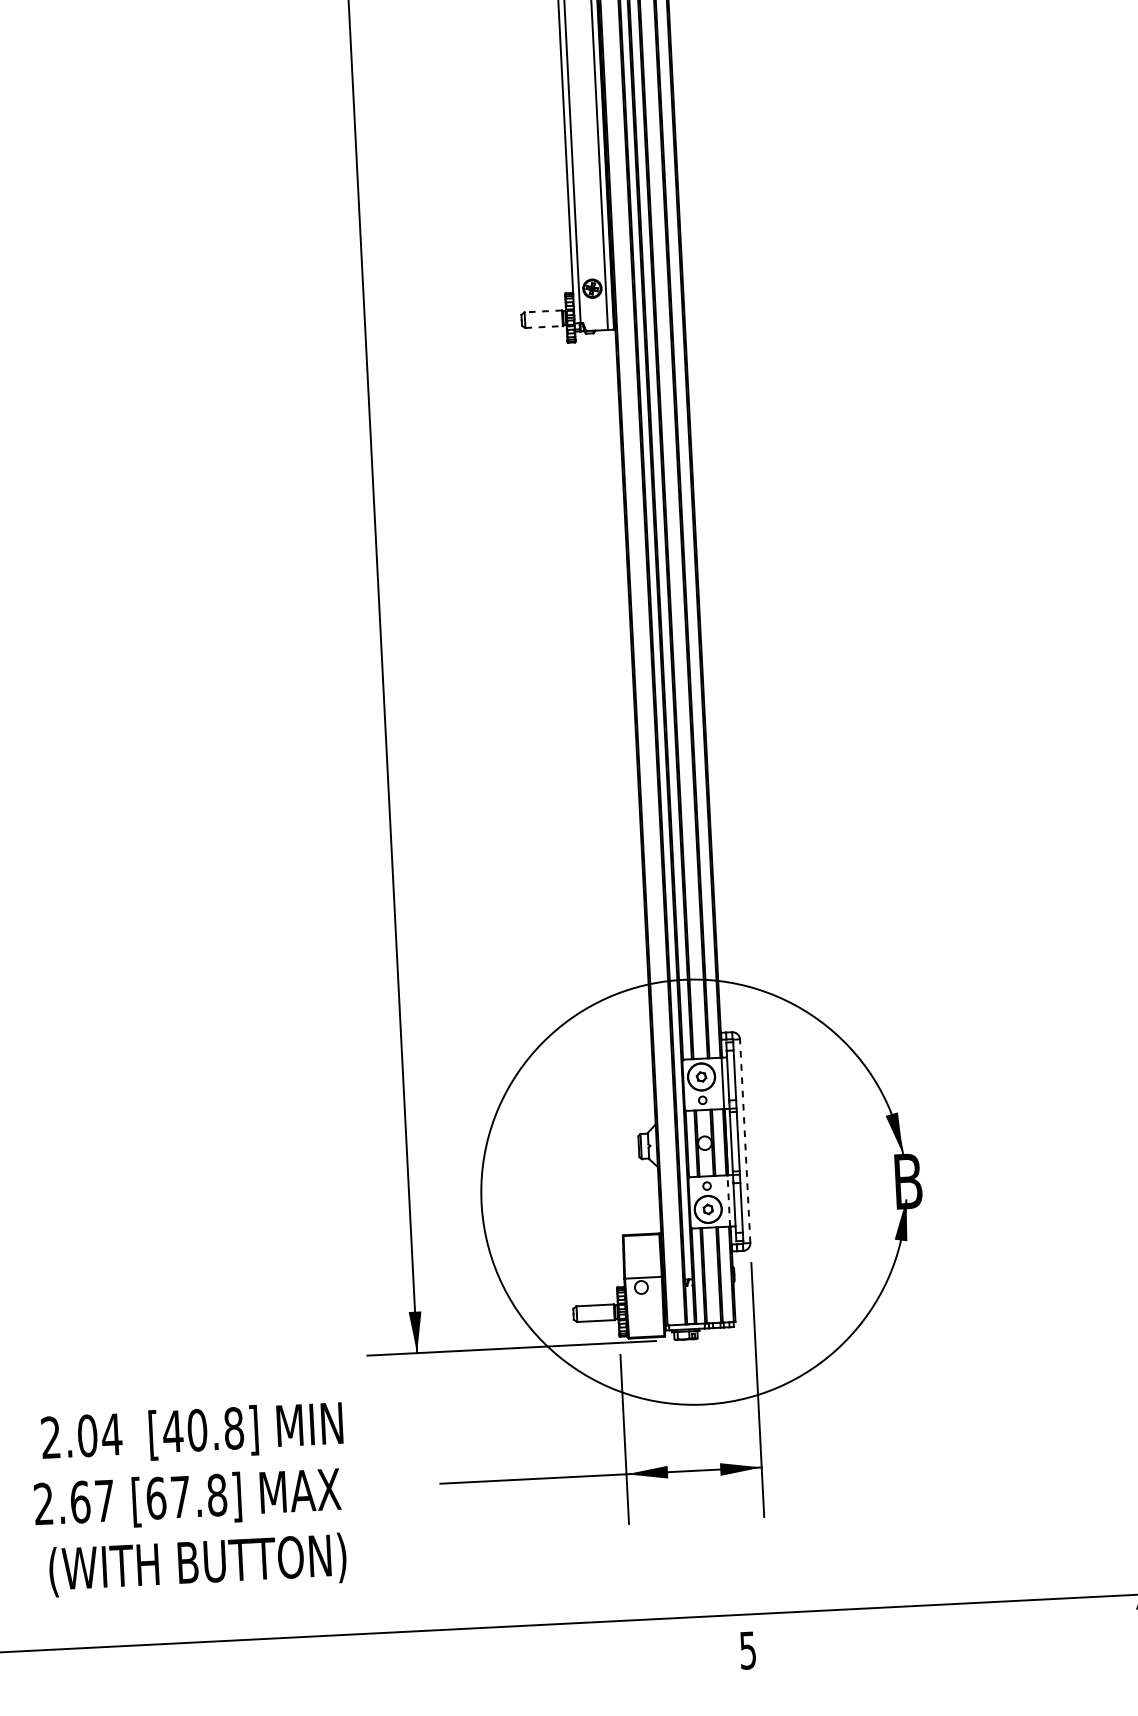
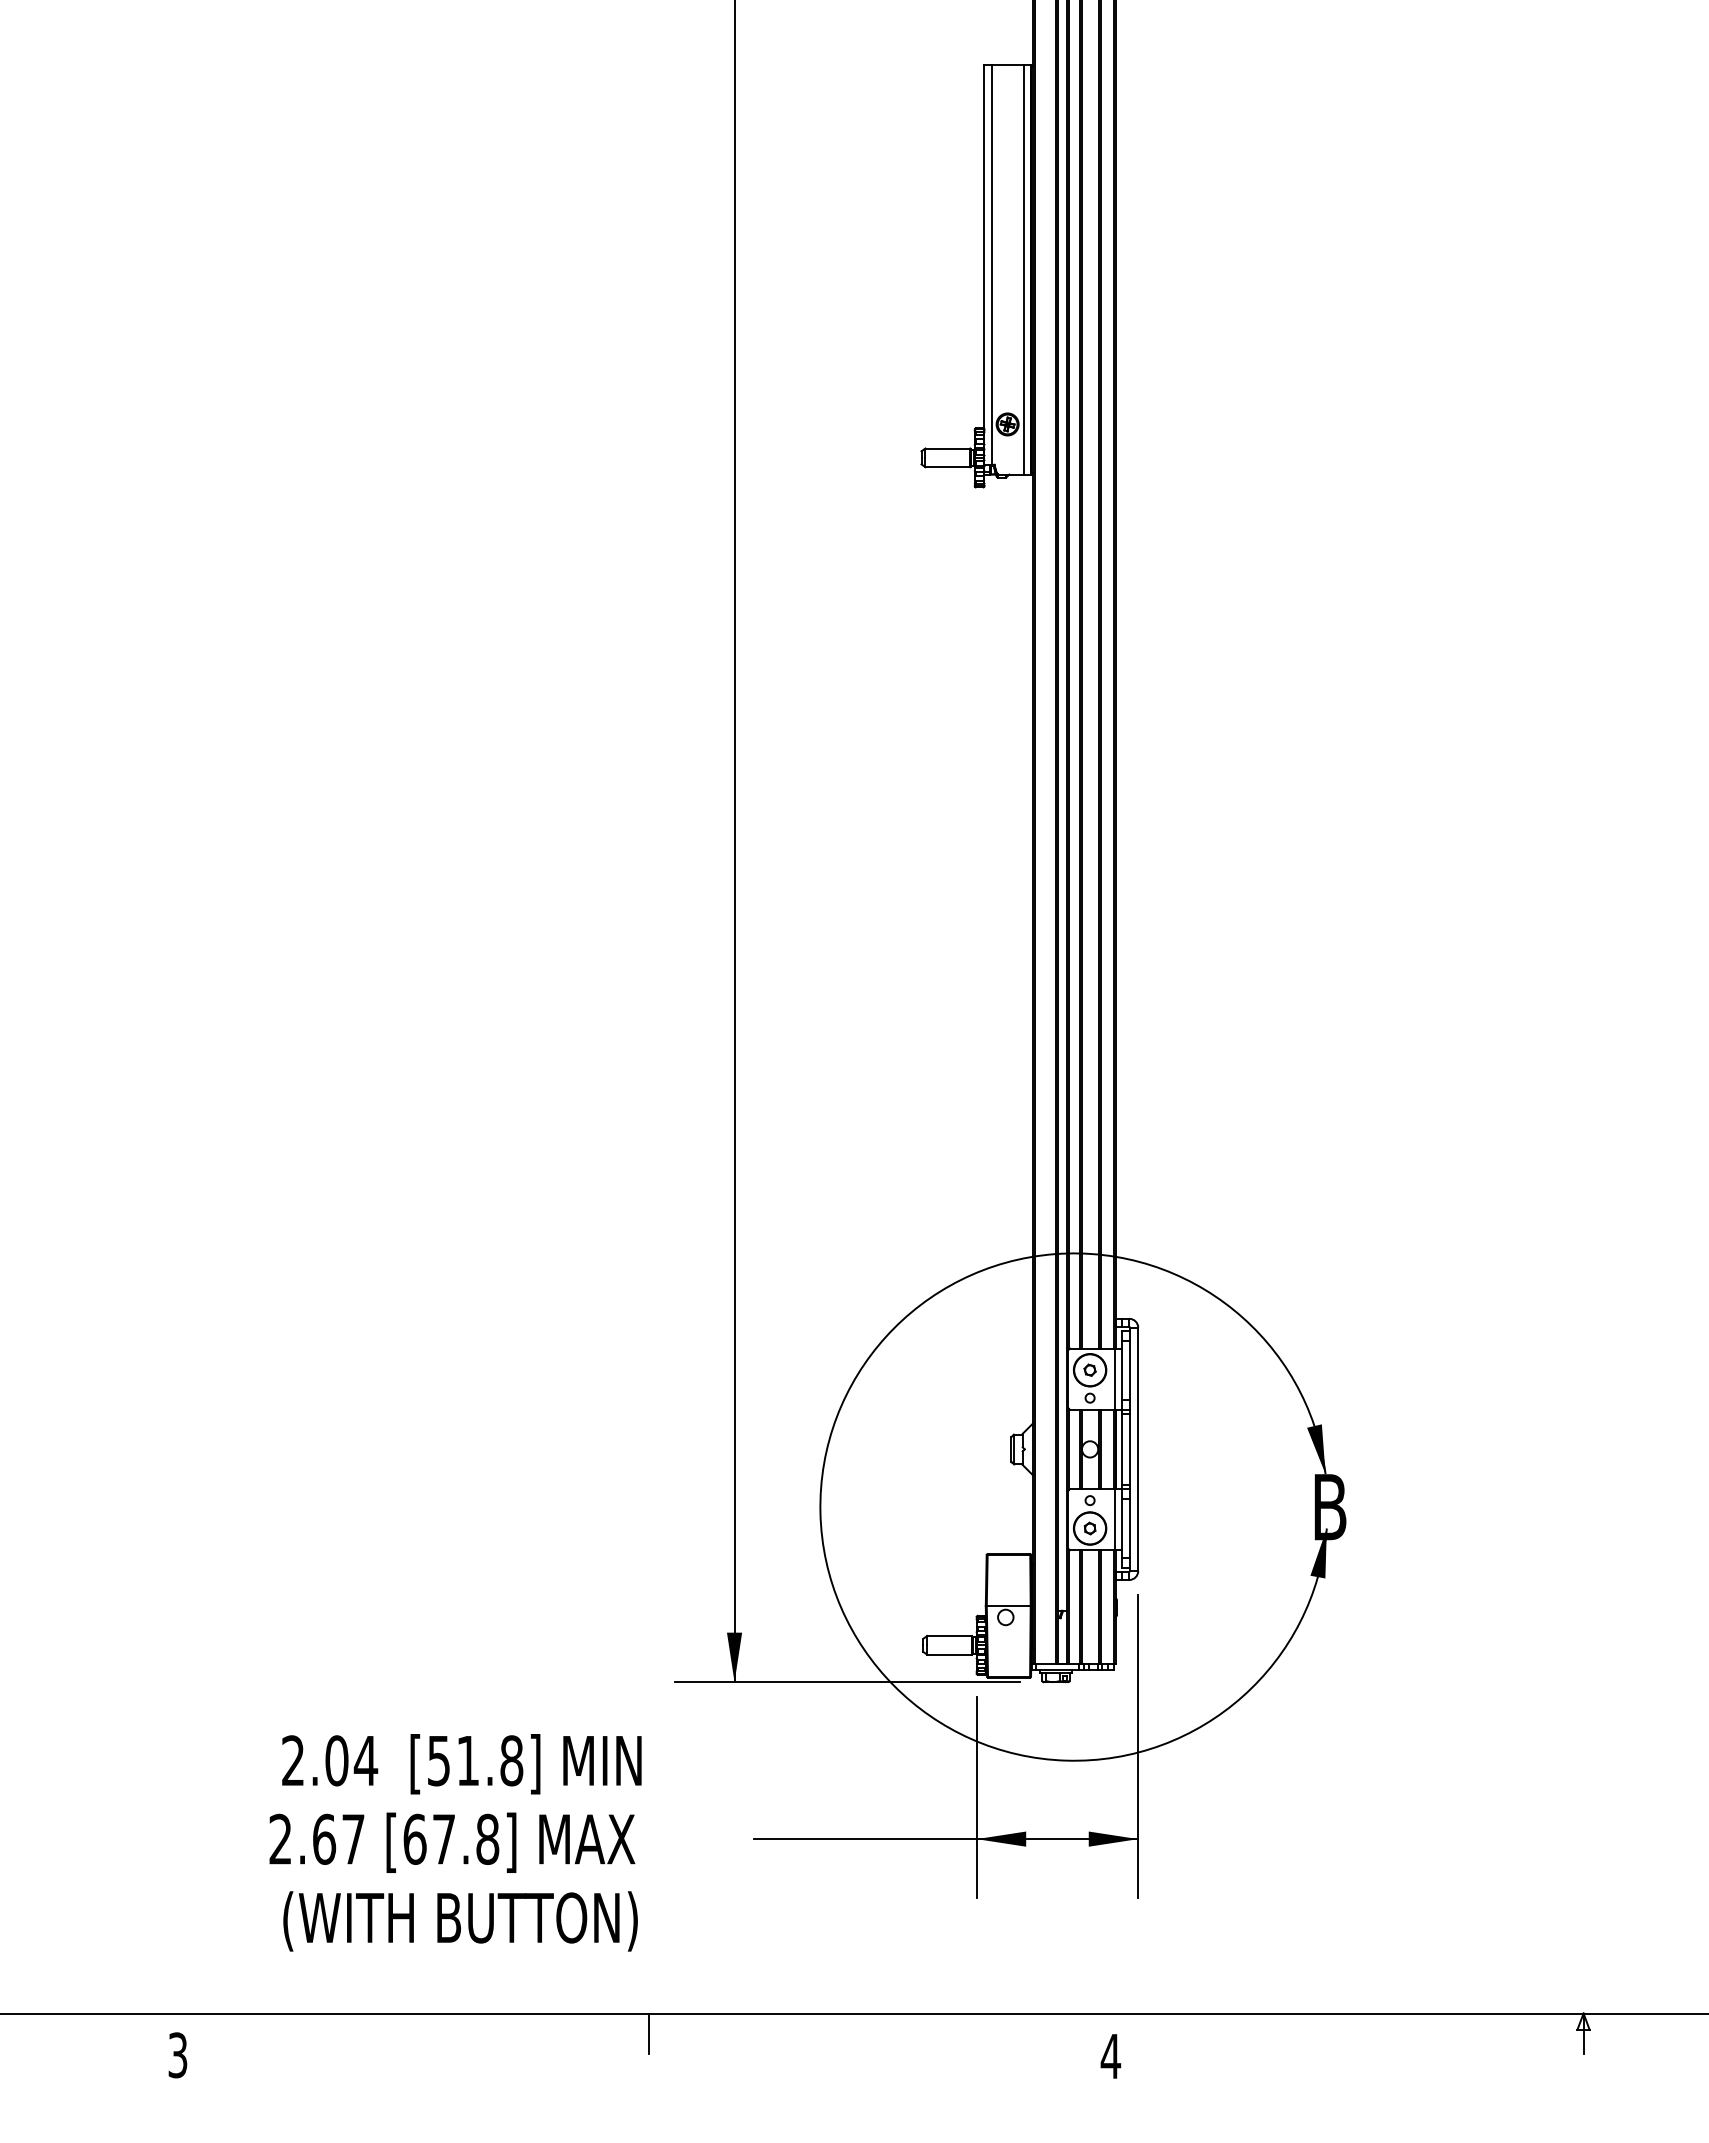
line: (543, 311) -> (947, 448), dashed -> solid
line: (544, 327) -> (948, 467), dashed -> solid
line: (745, 1141) -> (1138, 1449), dashed -> solid
line: (729, 1200) -> (1115, 1519), dashed -> solid
text: (184, 1430) -> (452, 1760), [40.8] -> [51.8]
line: (359, 1650) -> (648, 2033), added
text: (747, 1650) -> (1110, 2056), 5 -> 4

